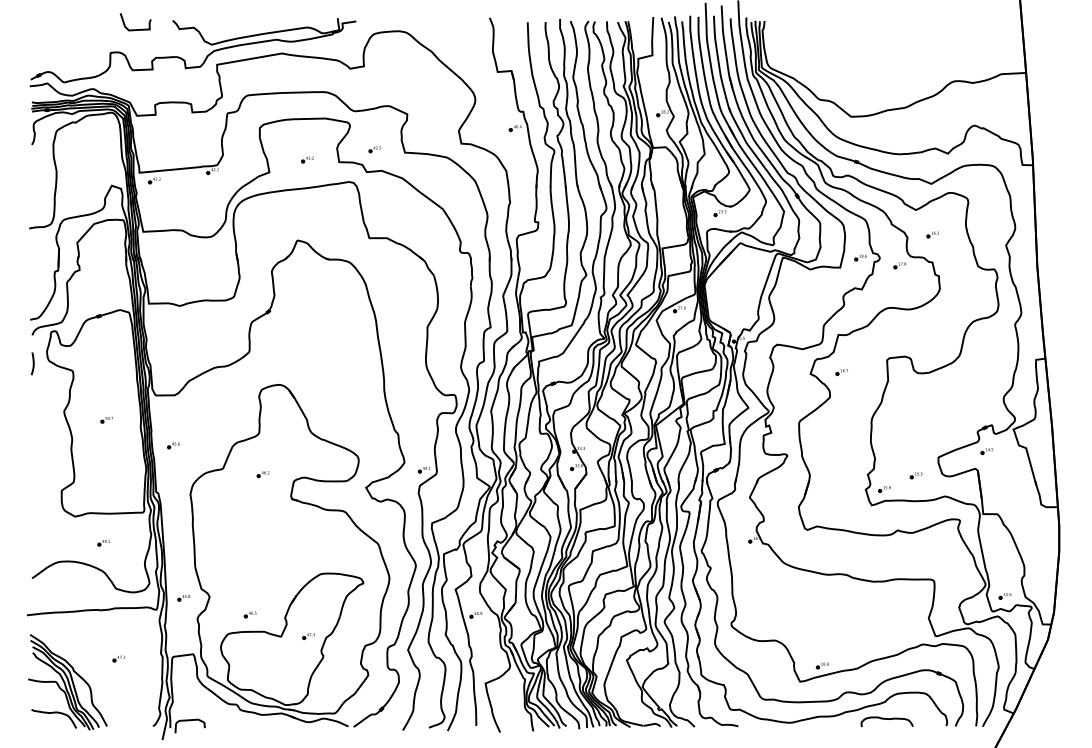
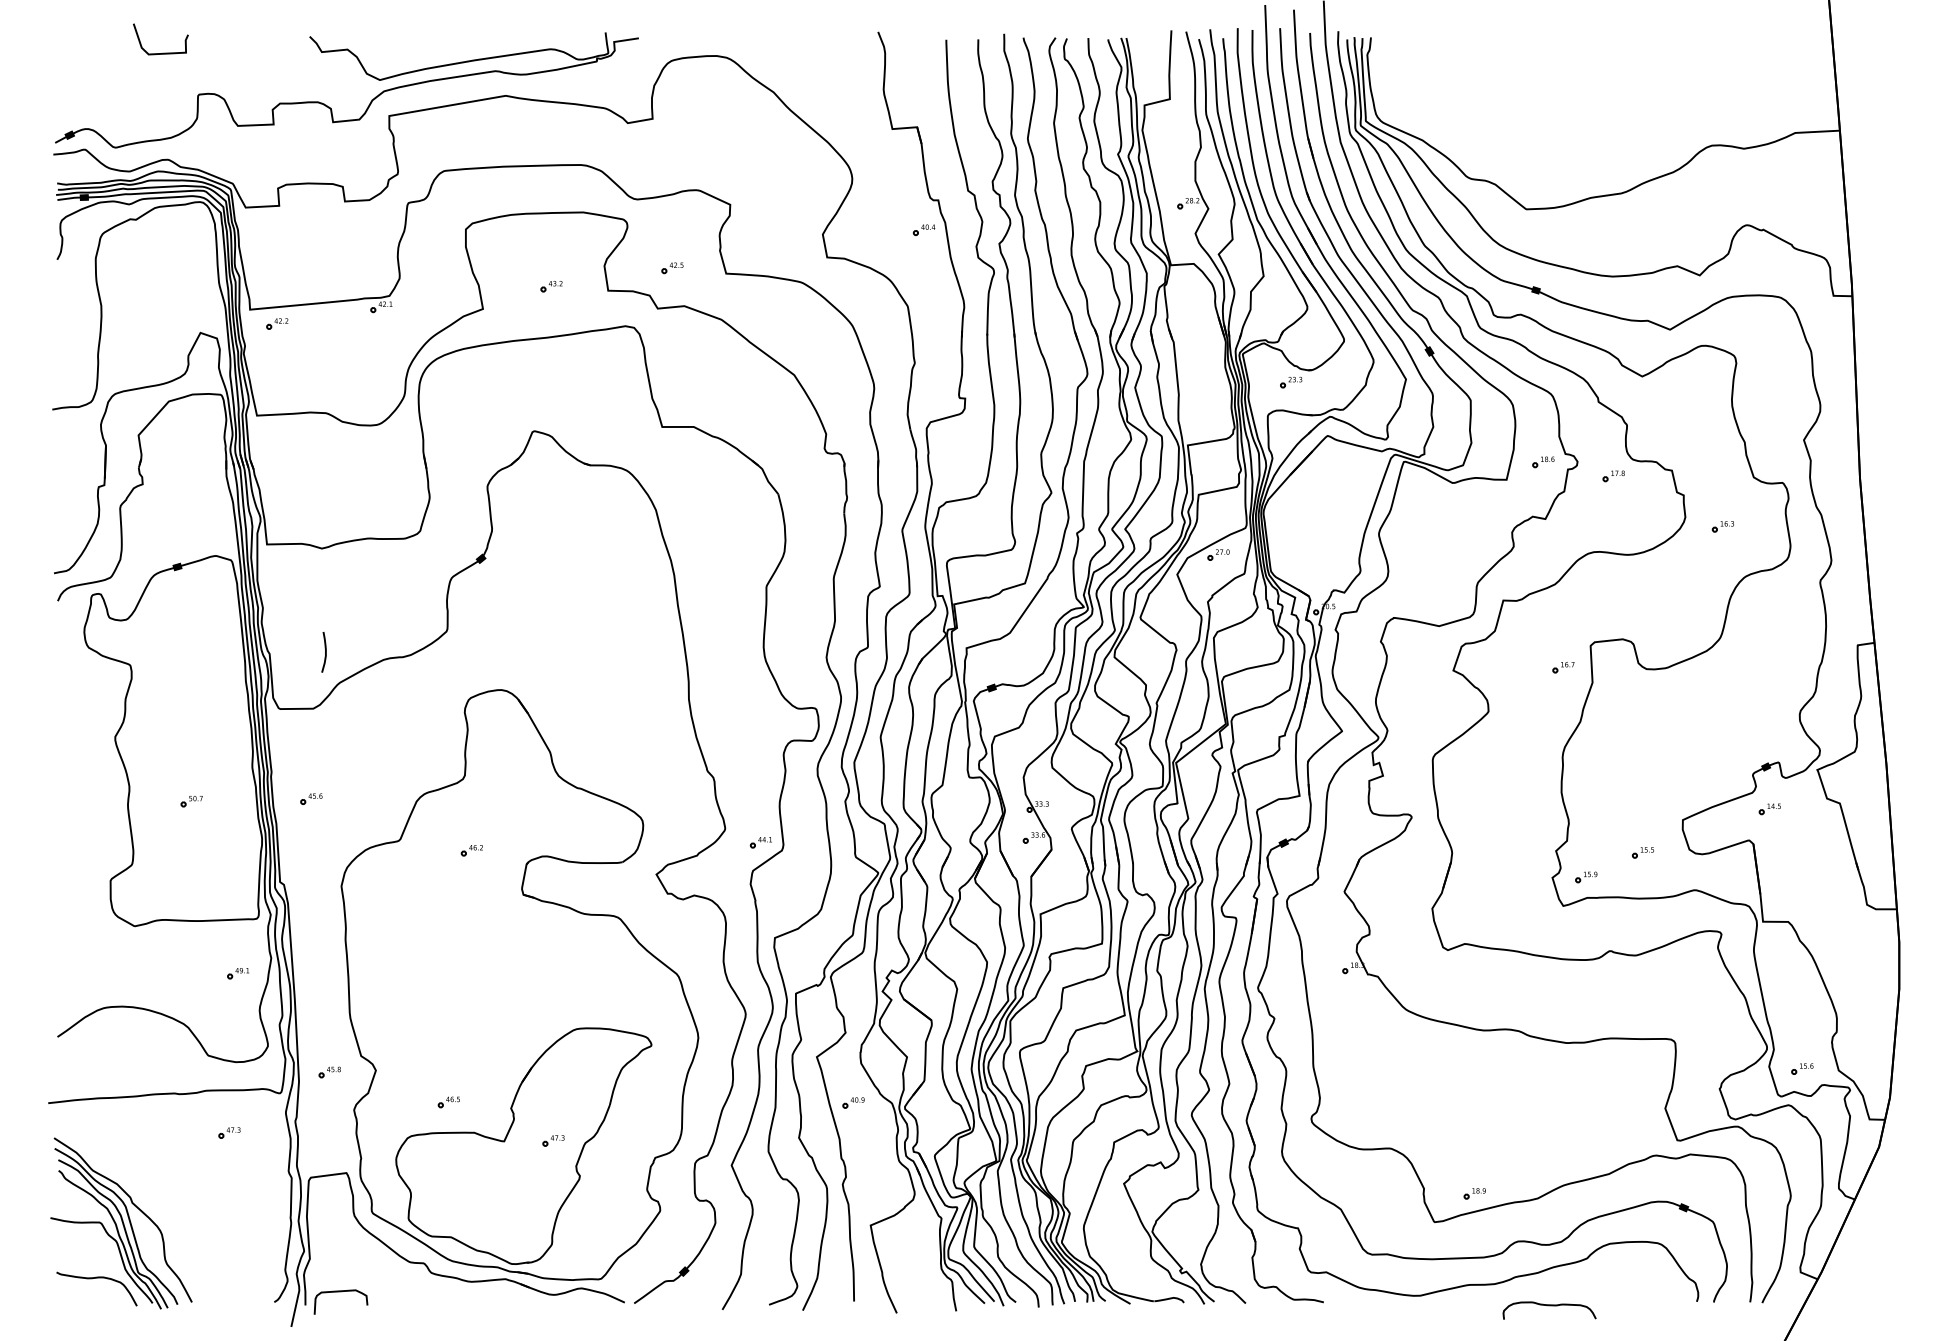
curve: (135, 29) -> (160, 52), moved
part: (932, 234) -> (1722, 526), moved
curve: (32, 363) -> (323, 651), moved
part: (841, 372) -> (1562, 667), moved
part: (106, 420) -> (190, 802), moved
part: (103, 543) -> (237, 974), moved
part: (118, 658) -> (228, 1132), moved
curve: (886, 719) -> (1548, 1306), moved

